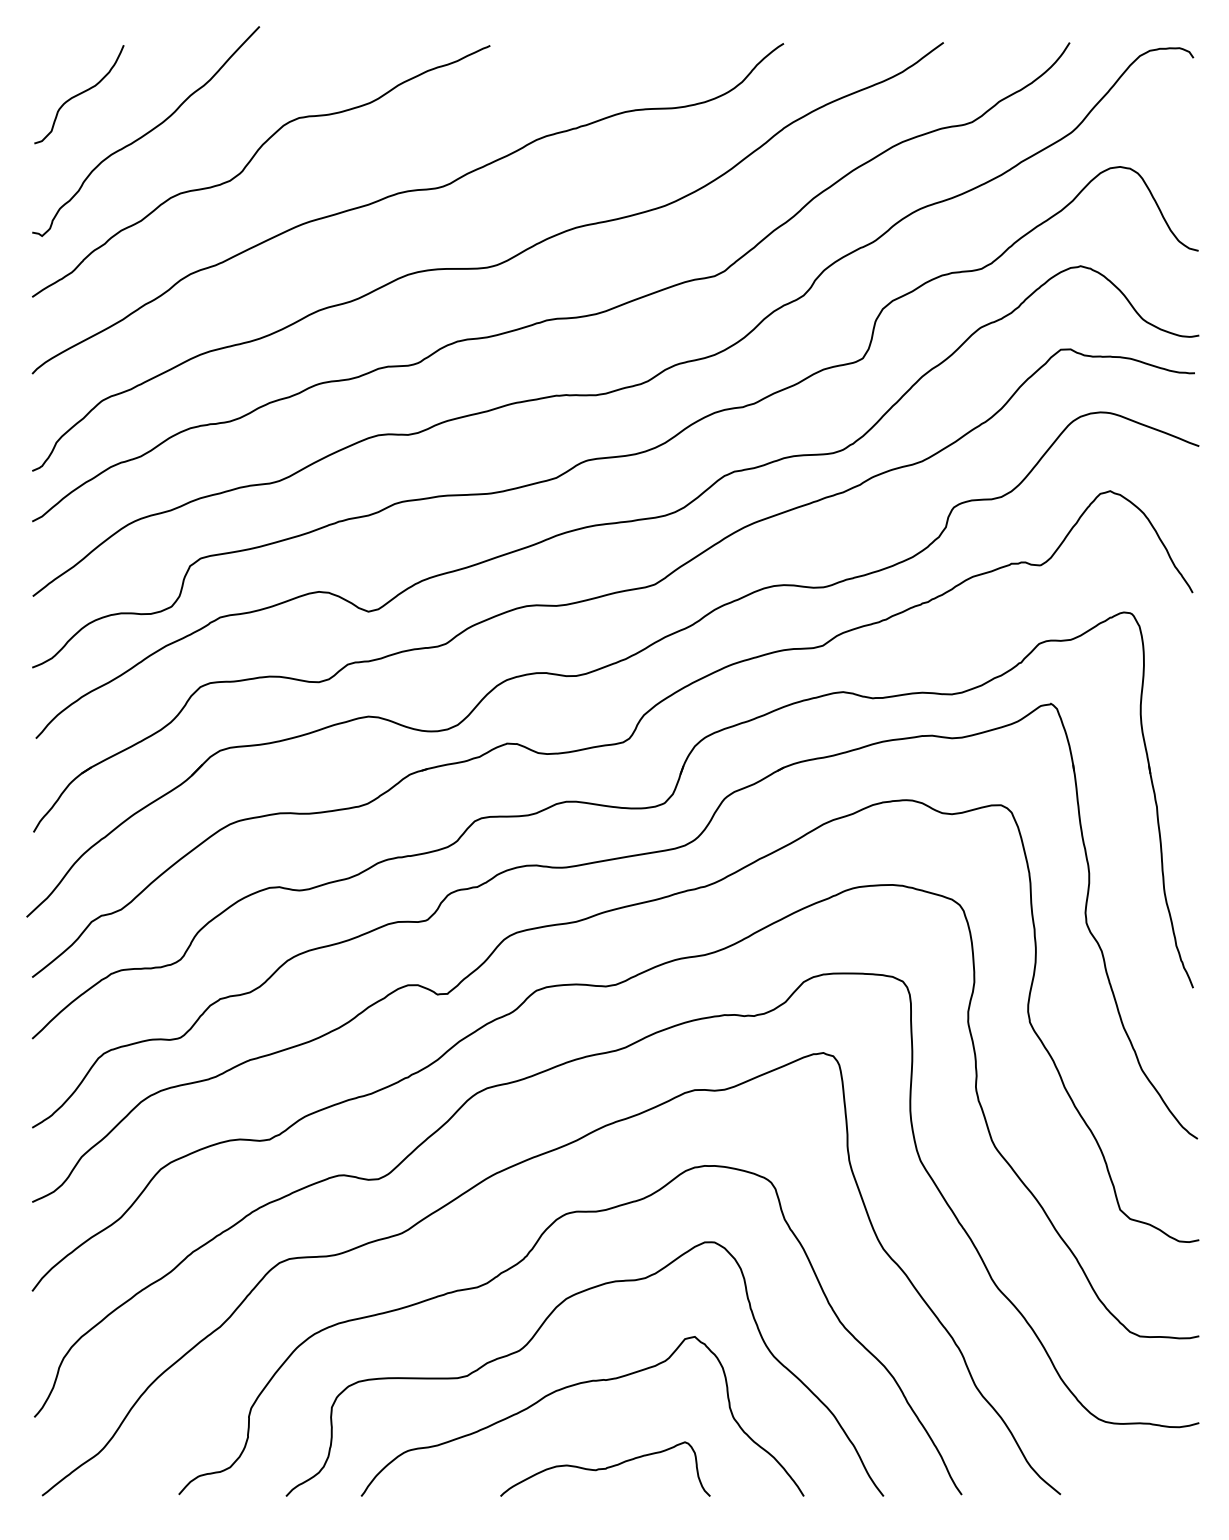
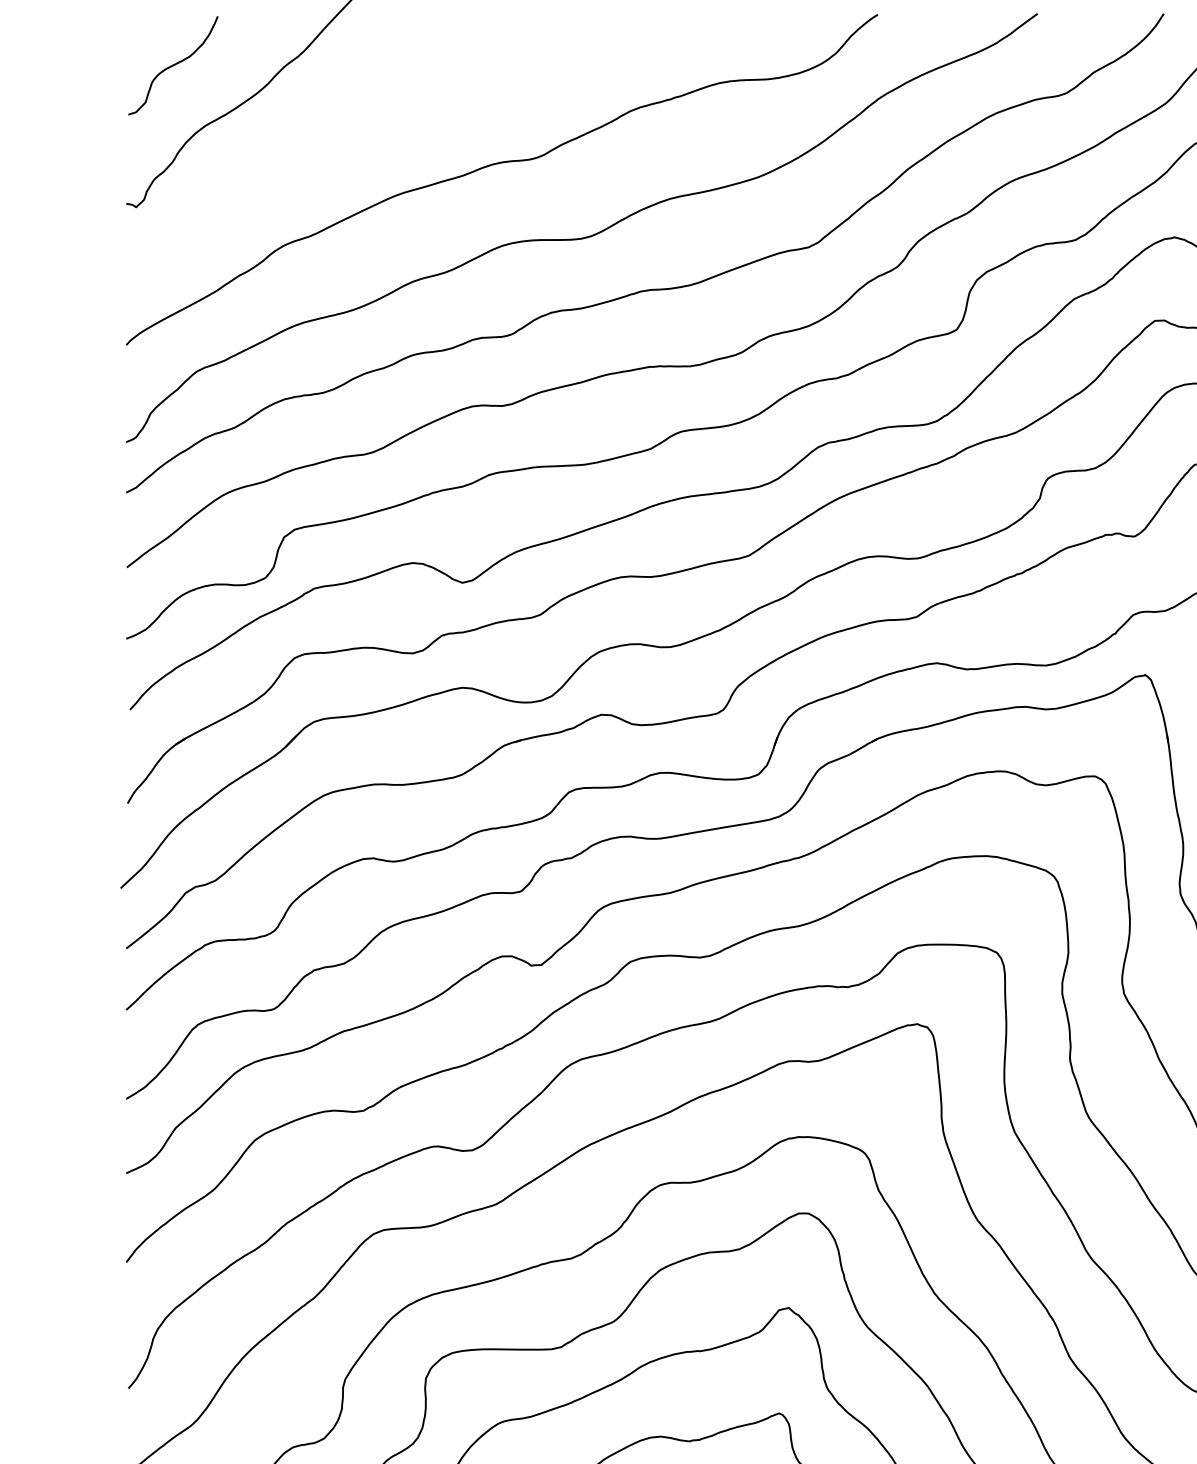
curve: (250, 162) -> (344, 133), removed

